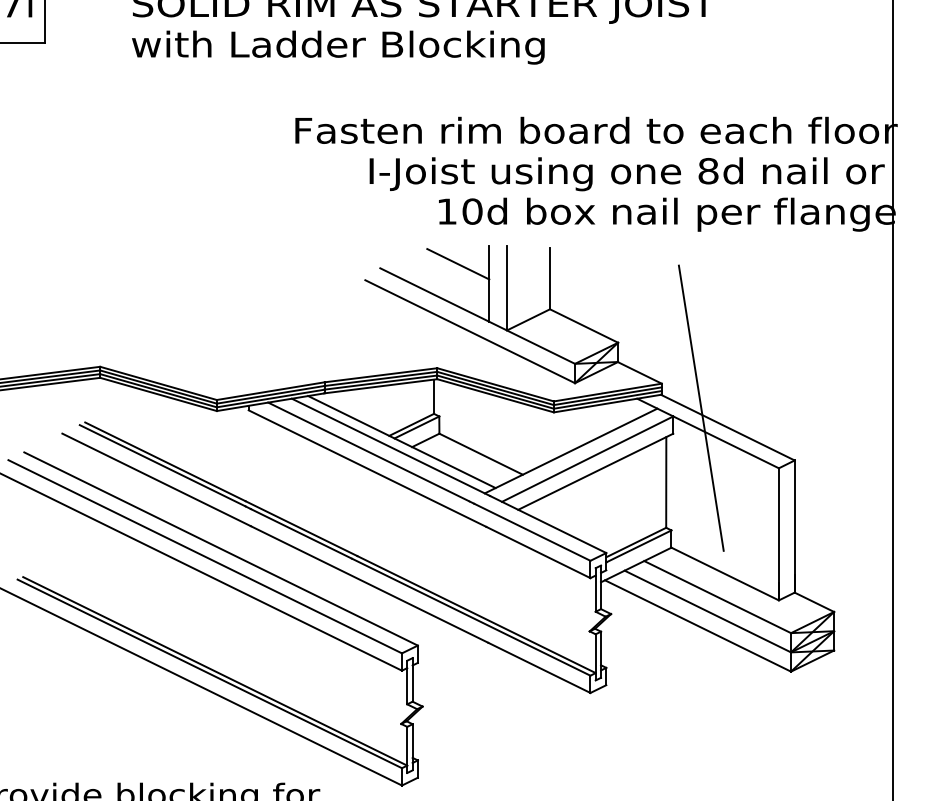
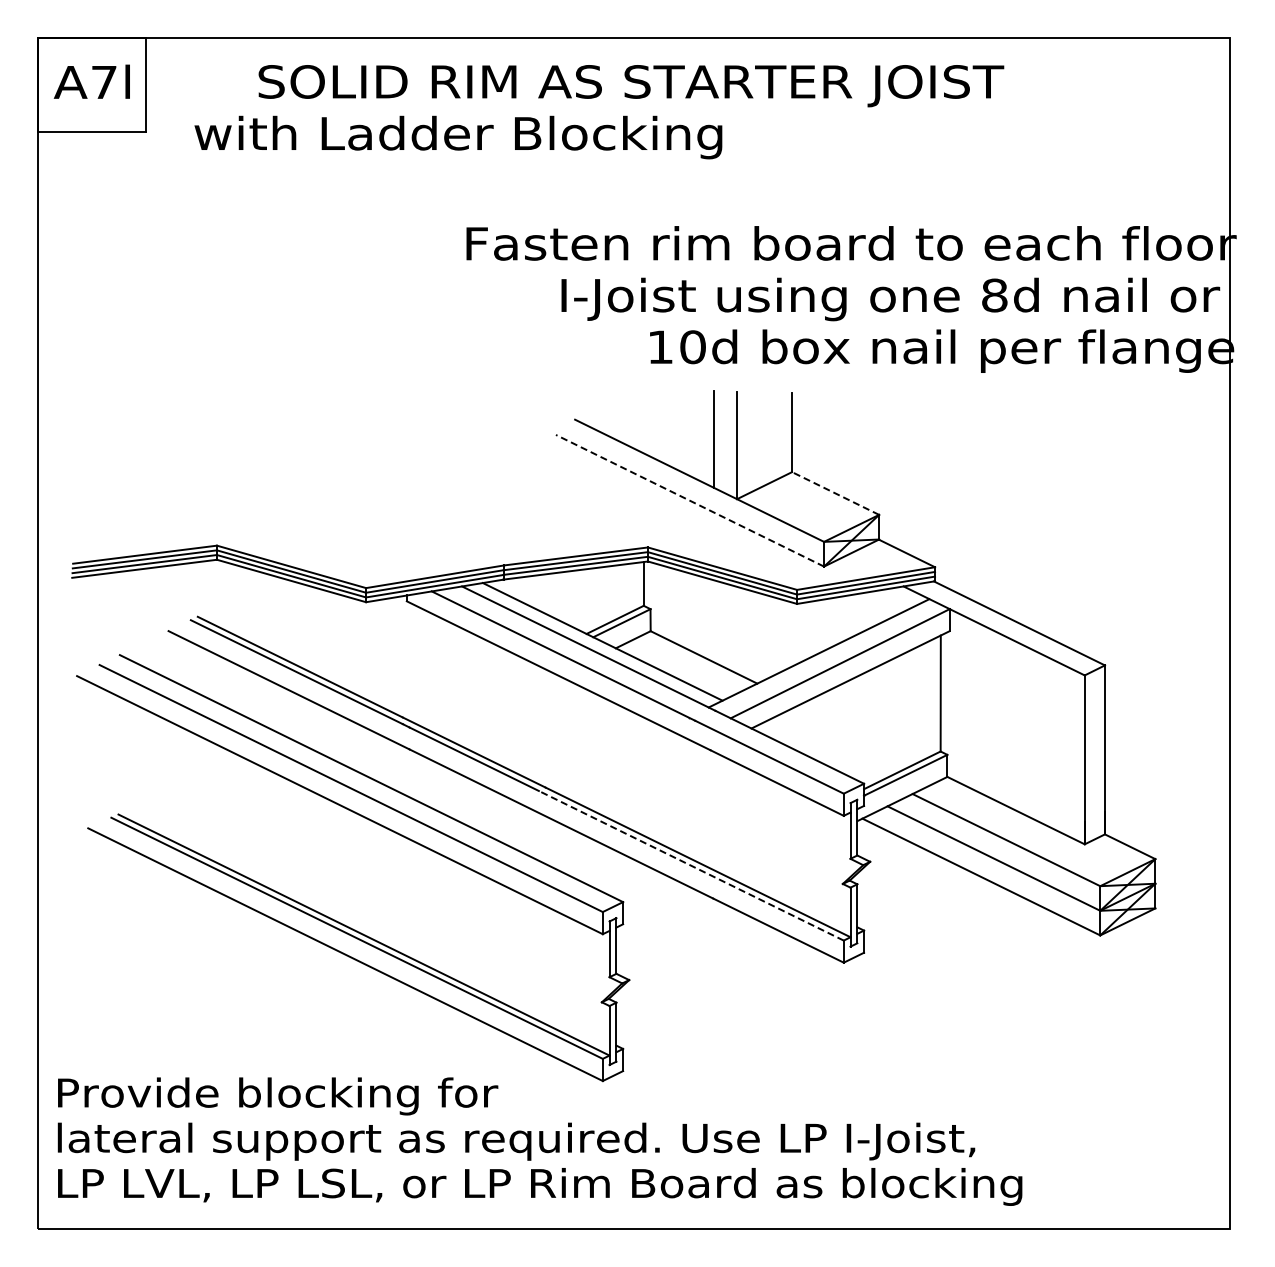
text: (338, 47) -> (458, 137), moved
line: (458, 264) -> (674, 414), removed
line: (583, 326) -> (835, 493), solid -> dashed
line: (469, 331) -> (689, 500), solid -> dashed
line: (701, 408) -> (985, 598), removed
line: (471, 616) -> (691, 865), solid -> dashed

